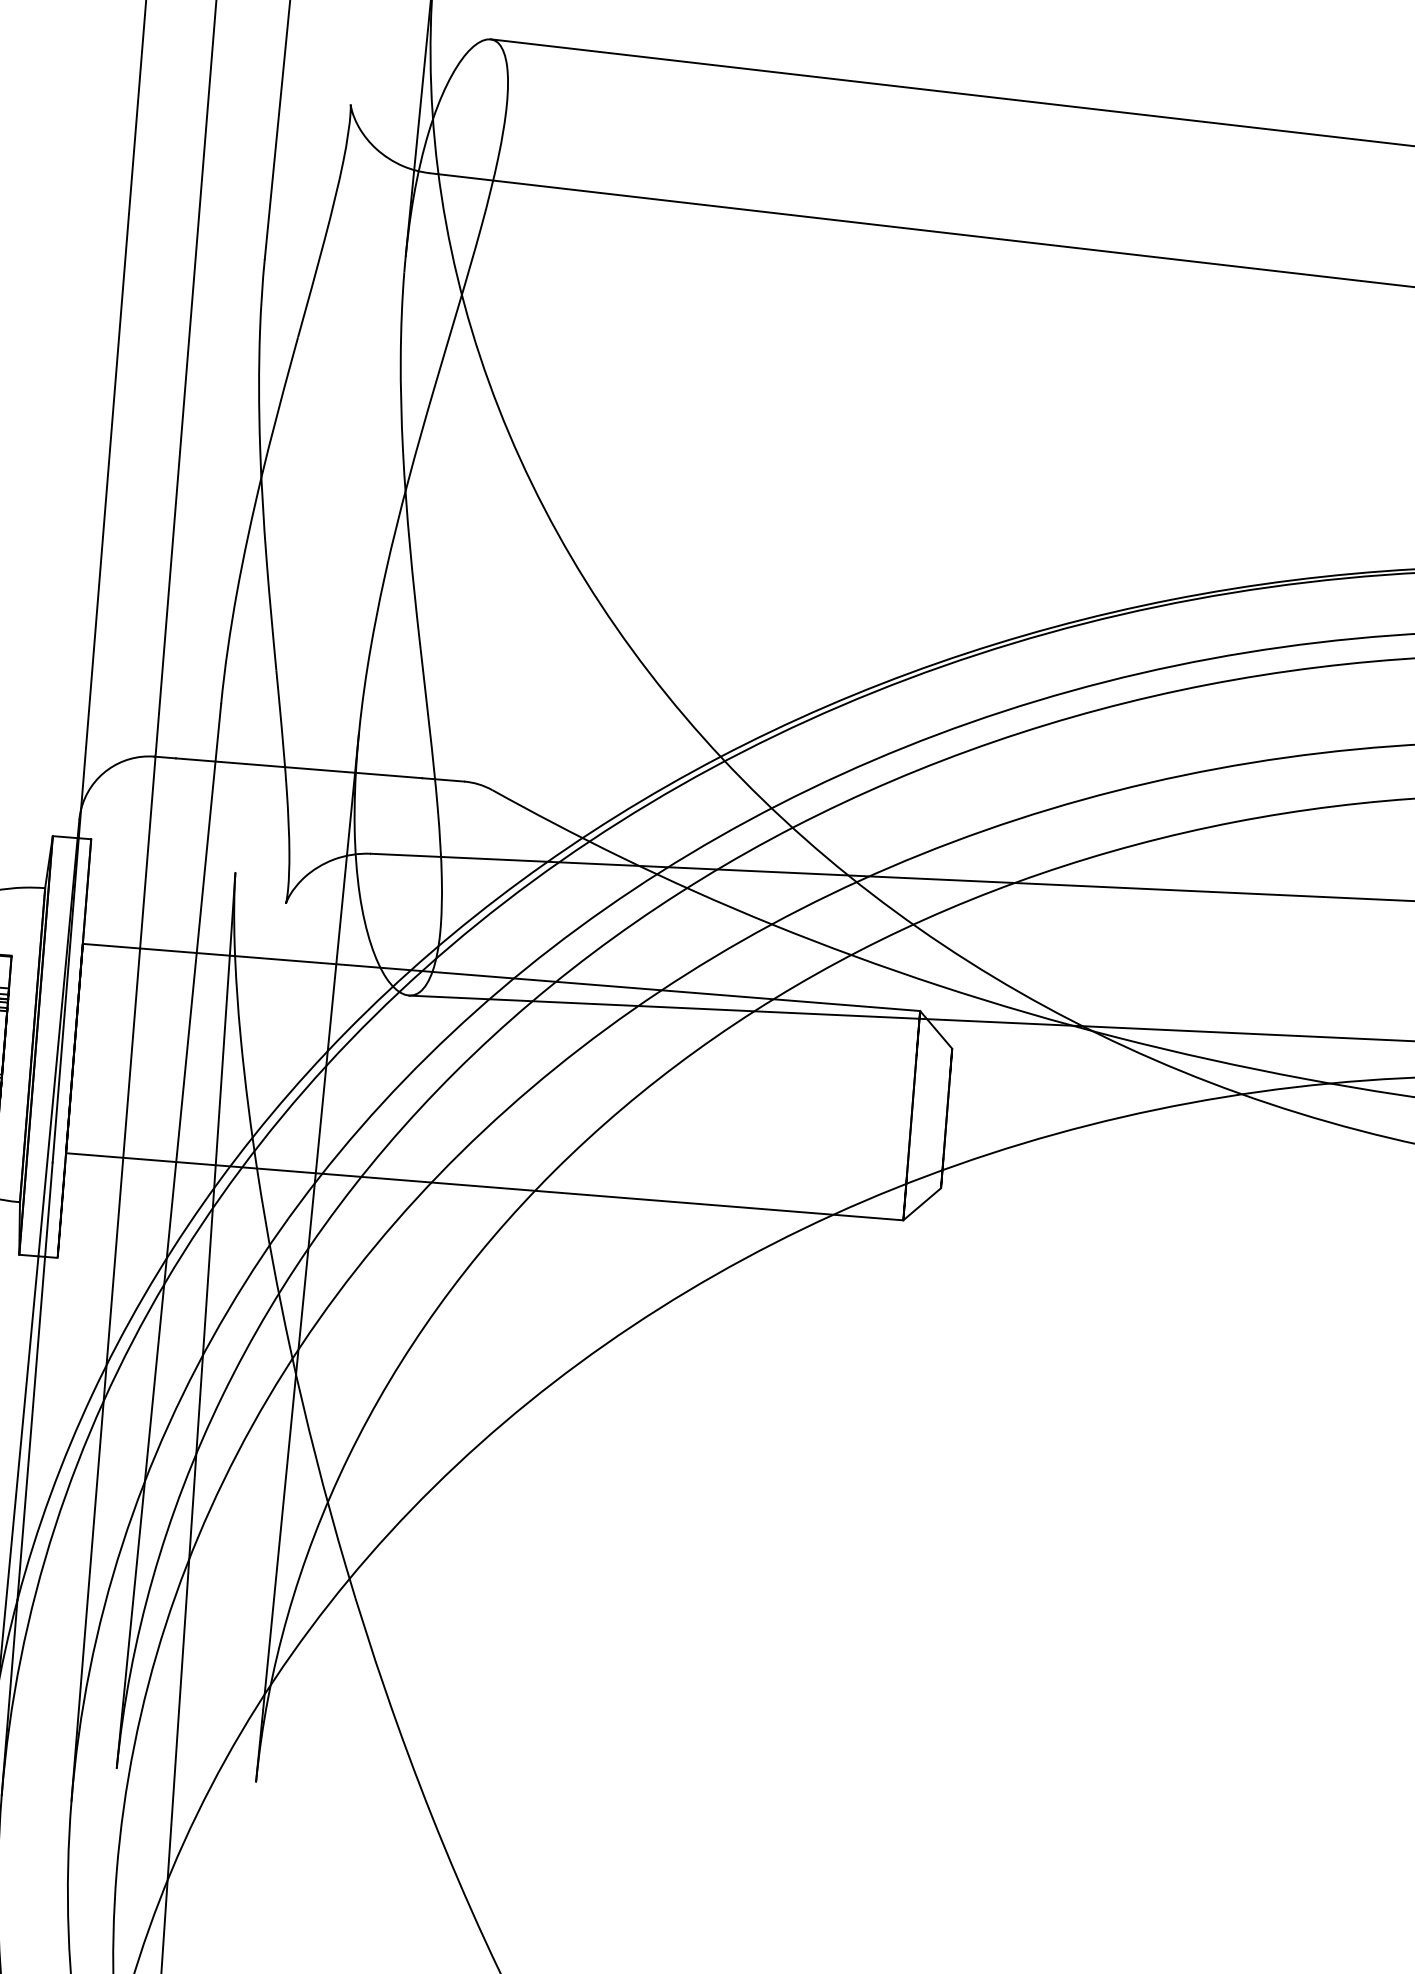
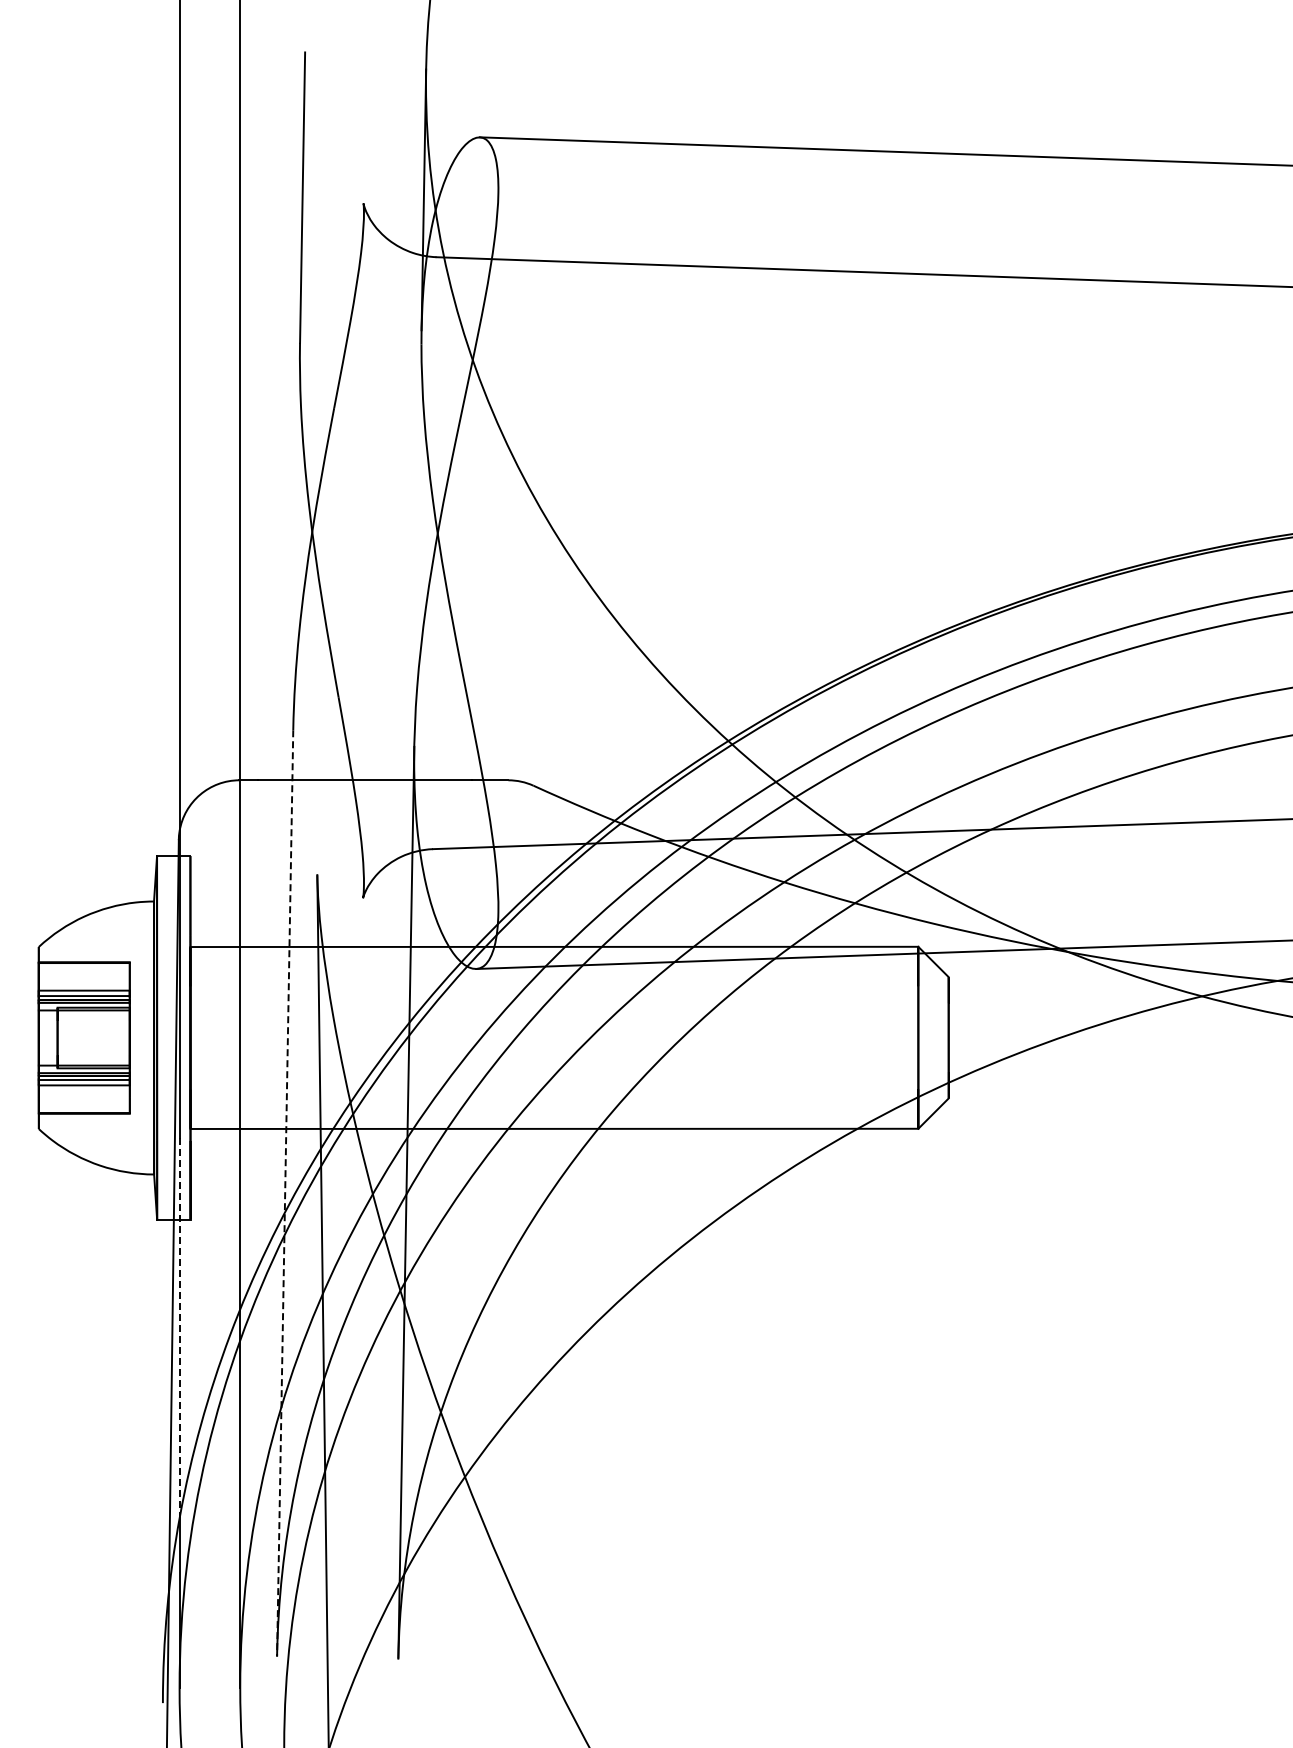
line: (169, 1236) -> (285, 1193), solid -> dashed
line: (34, 1381) -> (179, 1328), solid -> dashed

